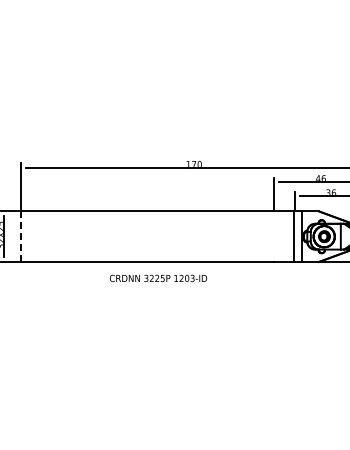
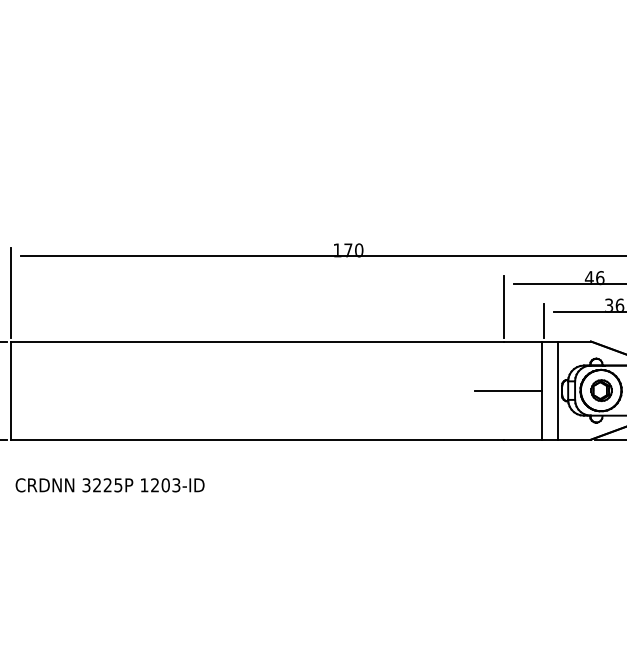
line: (276, 236) -> (508, 390), added
line: (20, 237) -> (11, 392), dashed -> solid
text: (158, 277) -> (110, 483), moved

